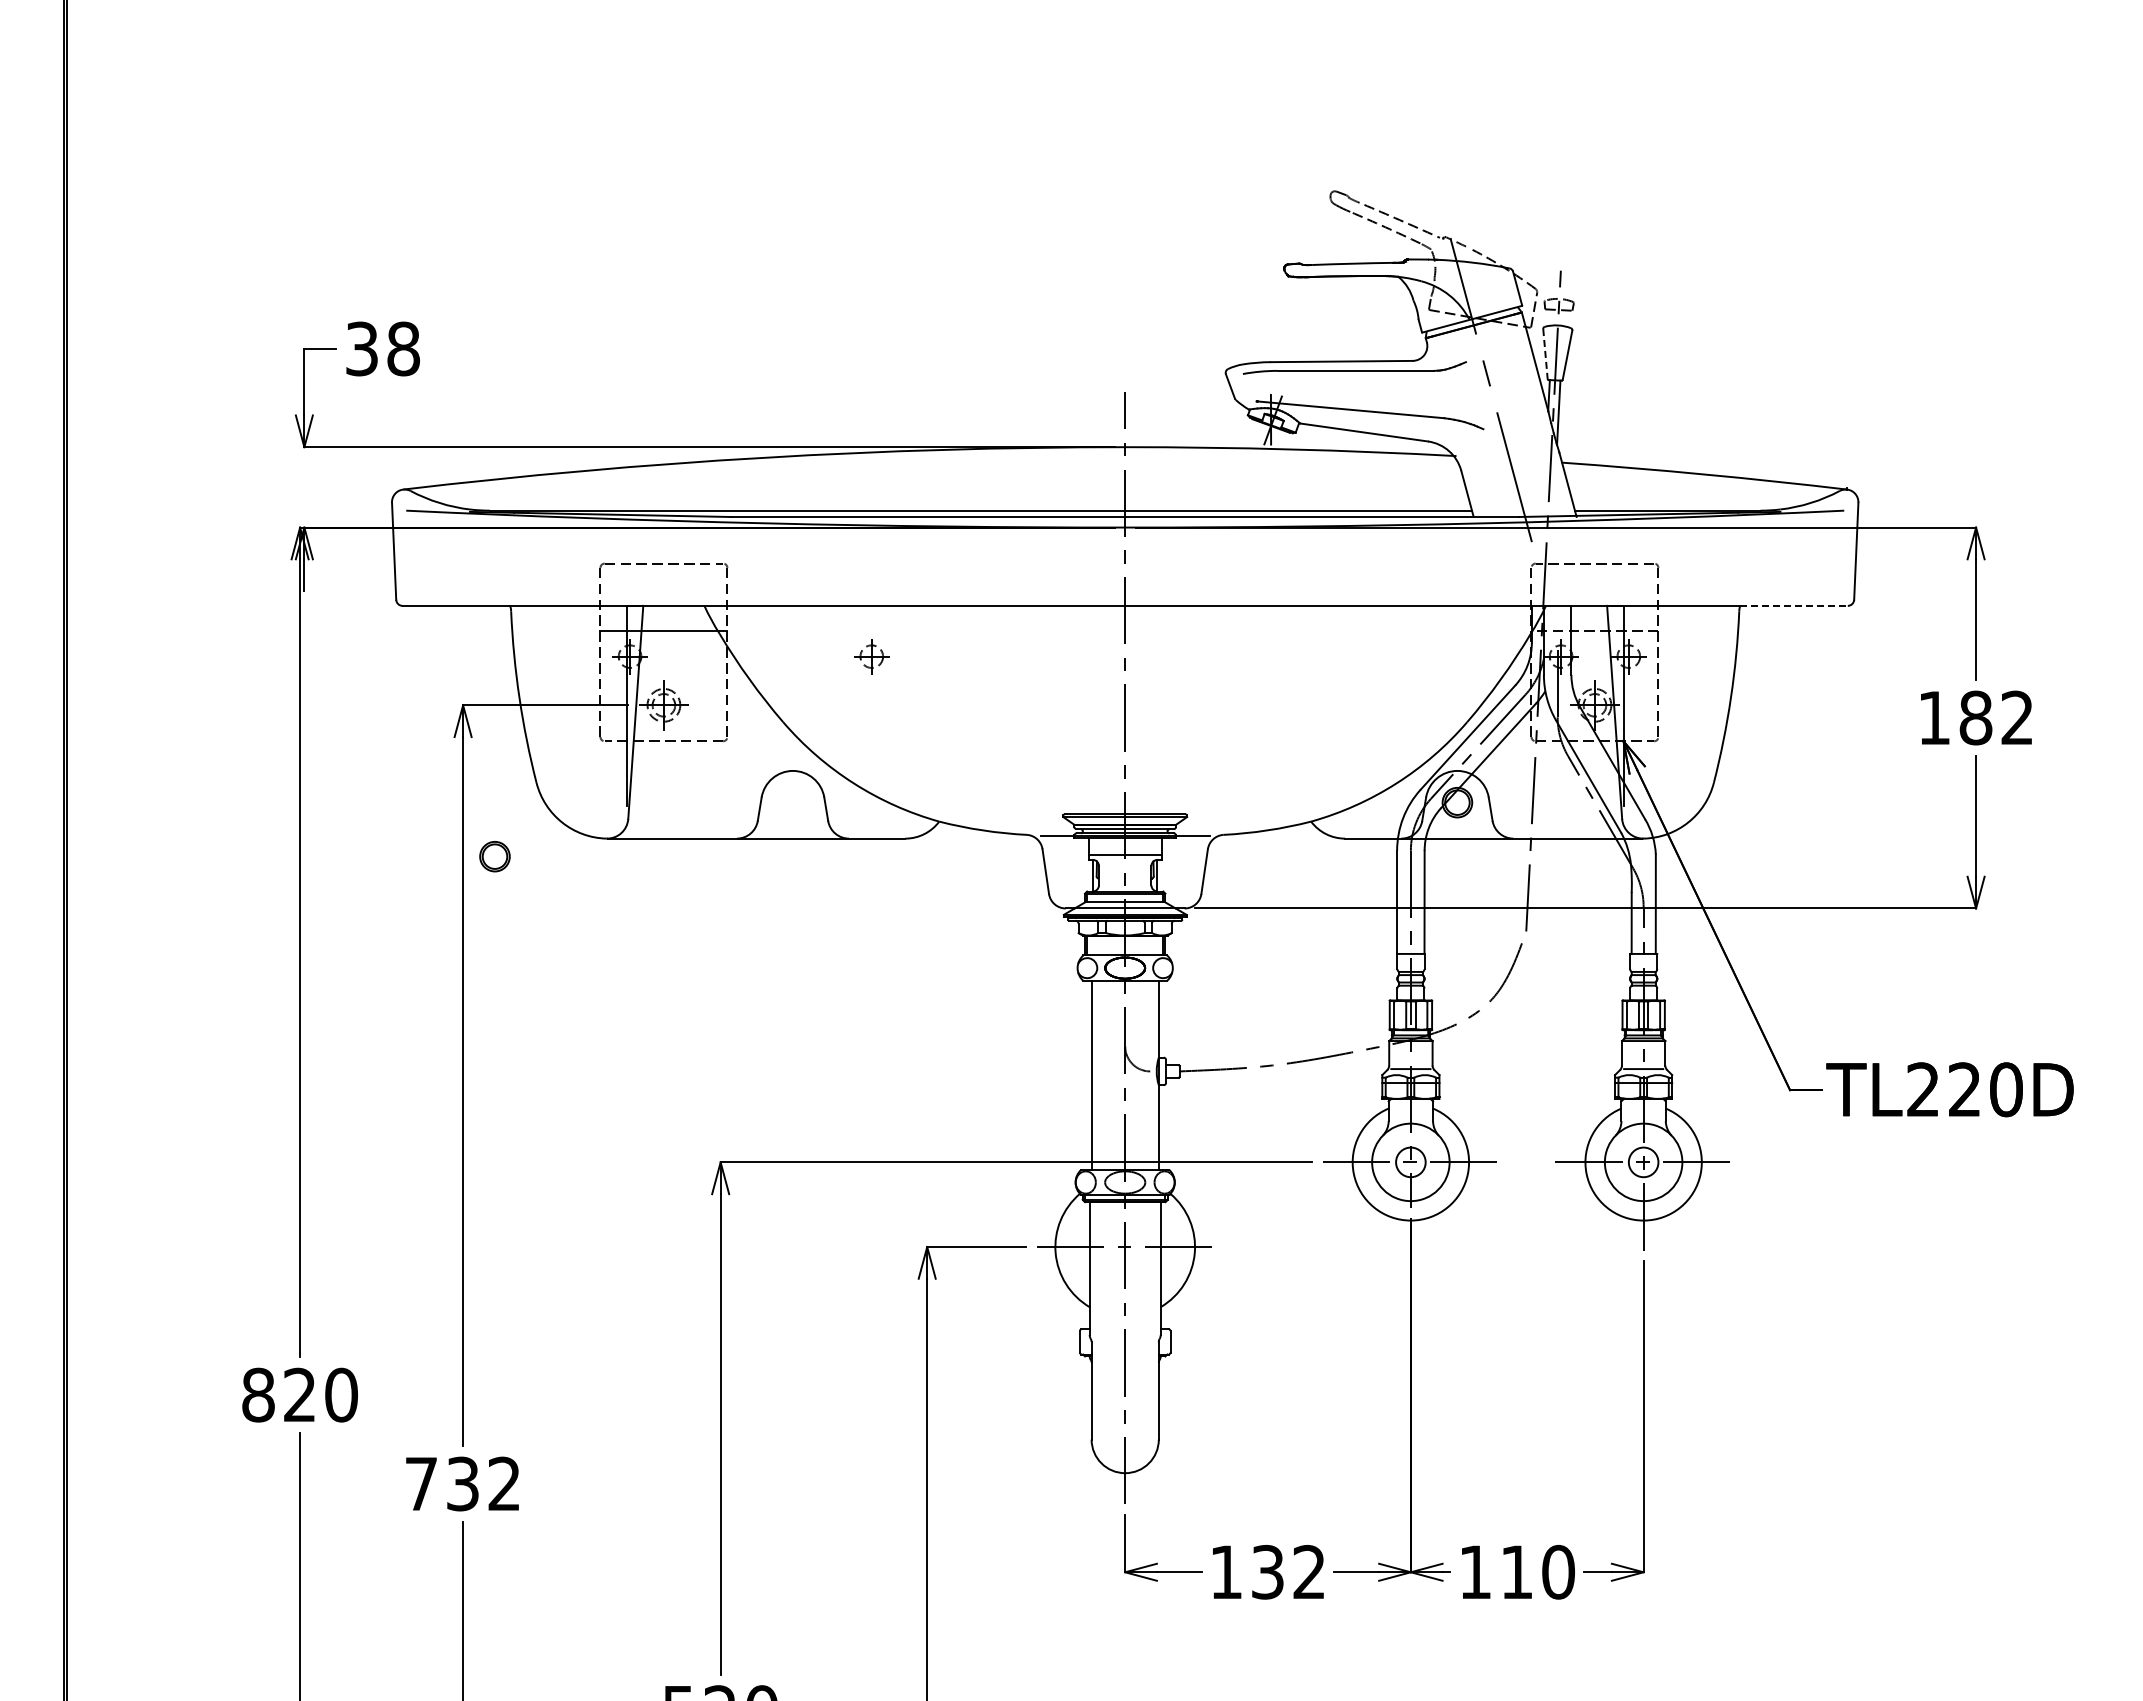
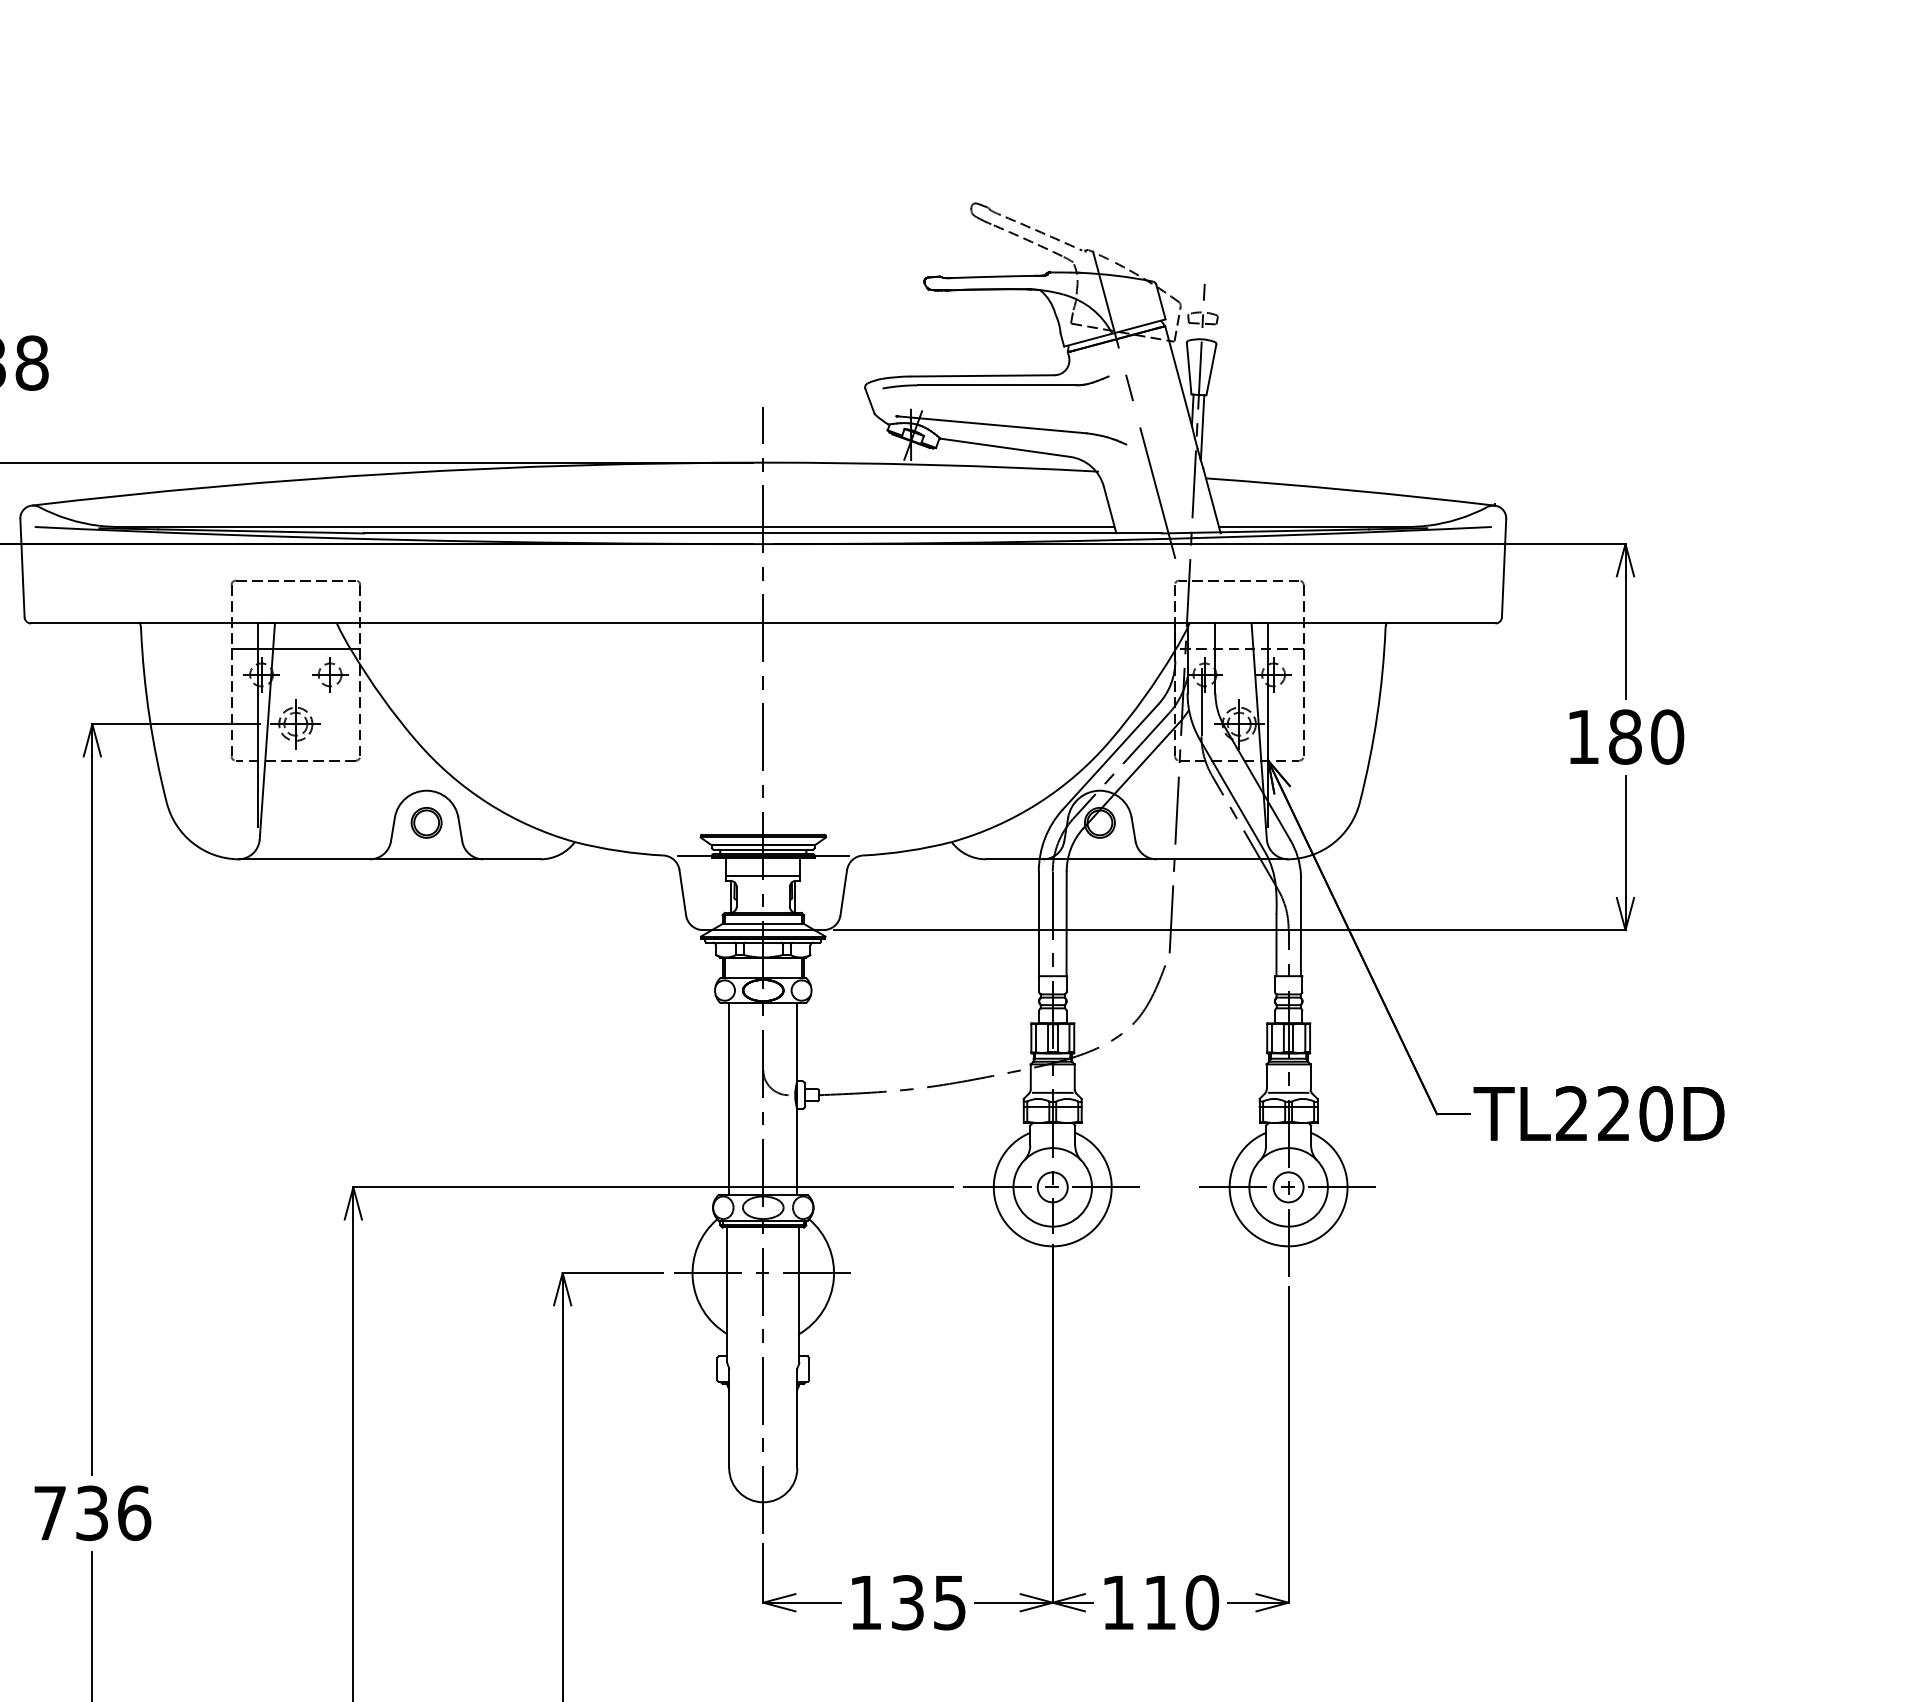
line: (1545, 354) -> (1189, 368), dashed -> solid
line: (1794, 605) -> (1441, 623), dashed -> solid
part: (871, 656) -> (329, 674), moved
text: (2017, 717) -> (1667, 736), 182 -> 180
part: (494, 856) -> (426, 822), moved
text: (504, 1483) -> (134, 1512), 732 -> 736
text: (1308, 1571) -> (949, 1601), 132 -> 135

